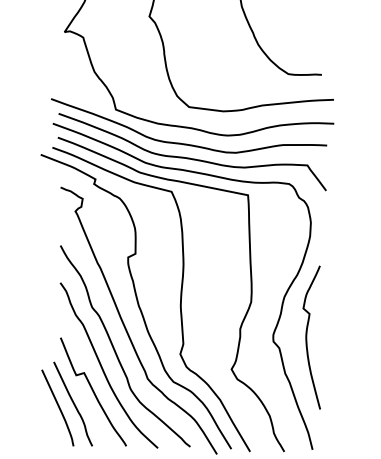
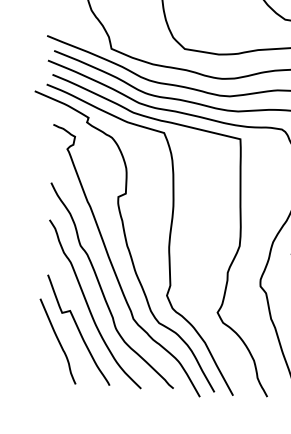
curve: (57, 406) -> (42, 343), removed

